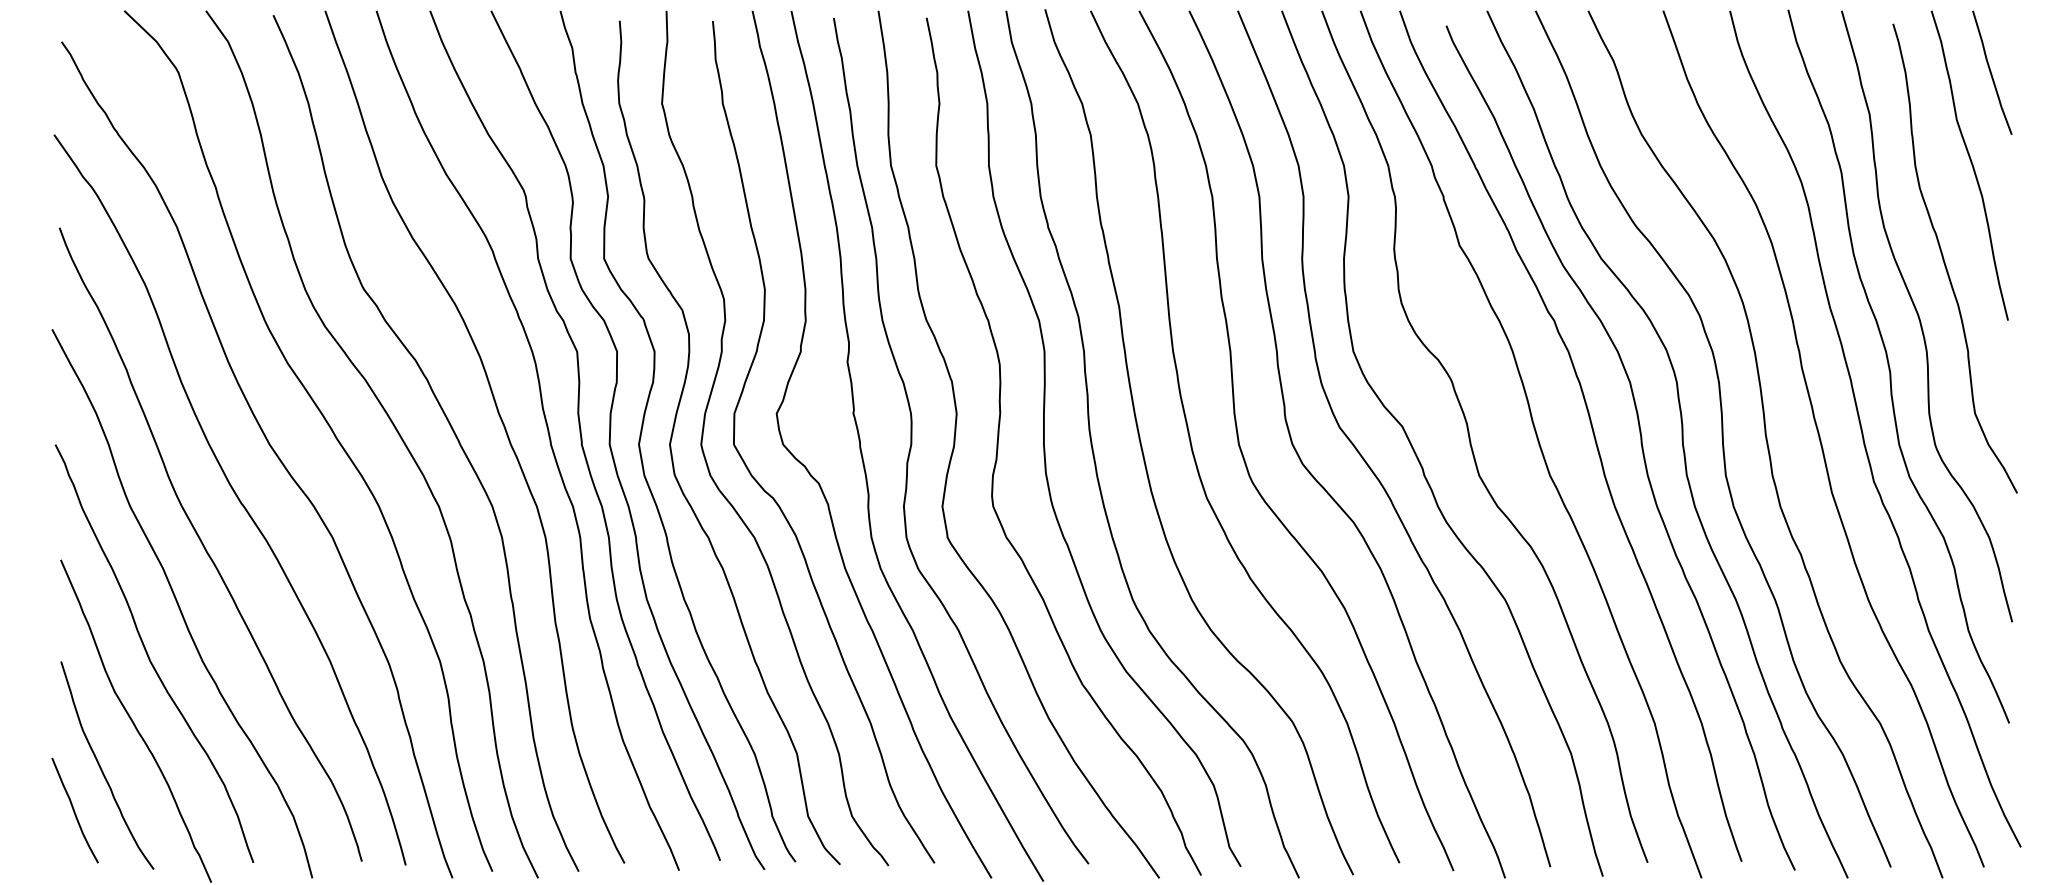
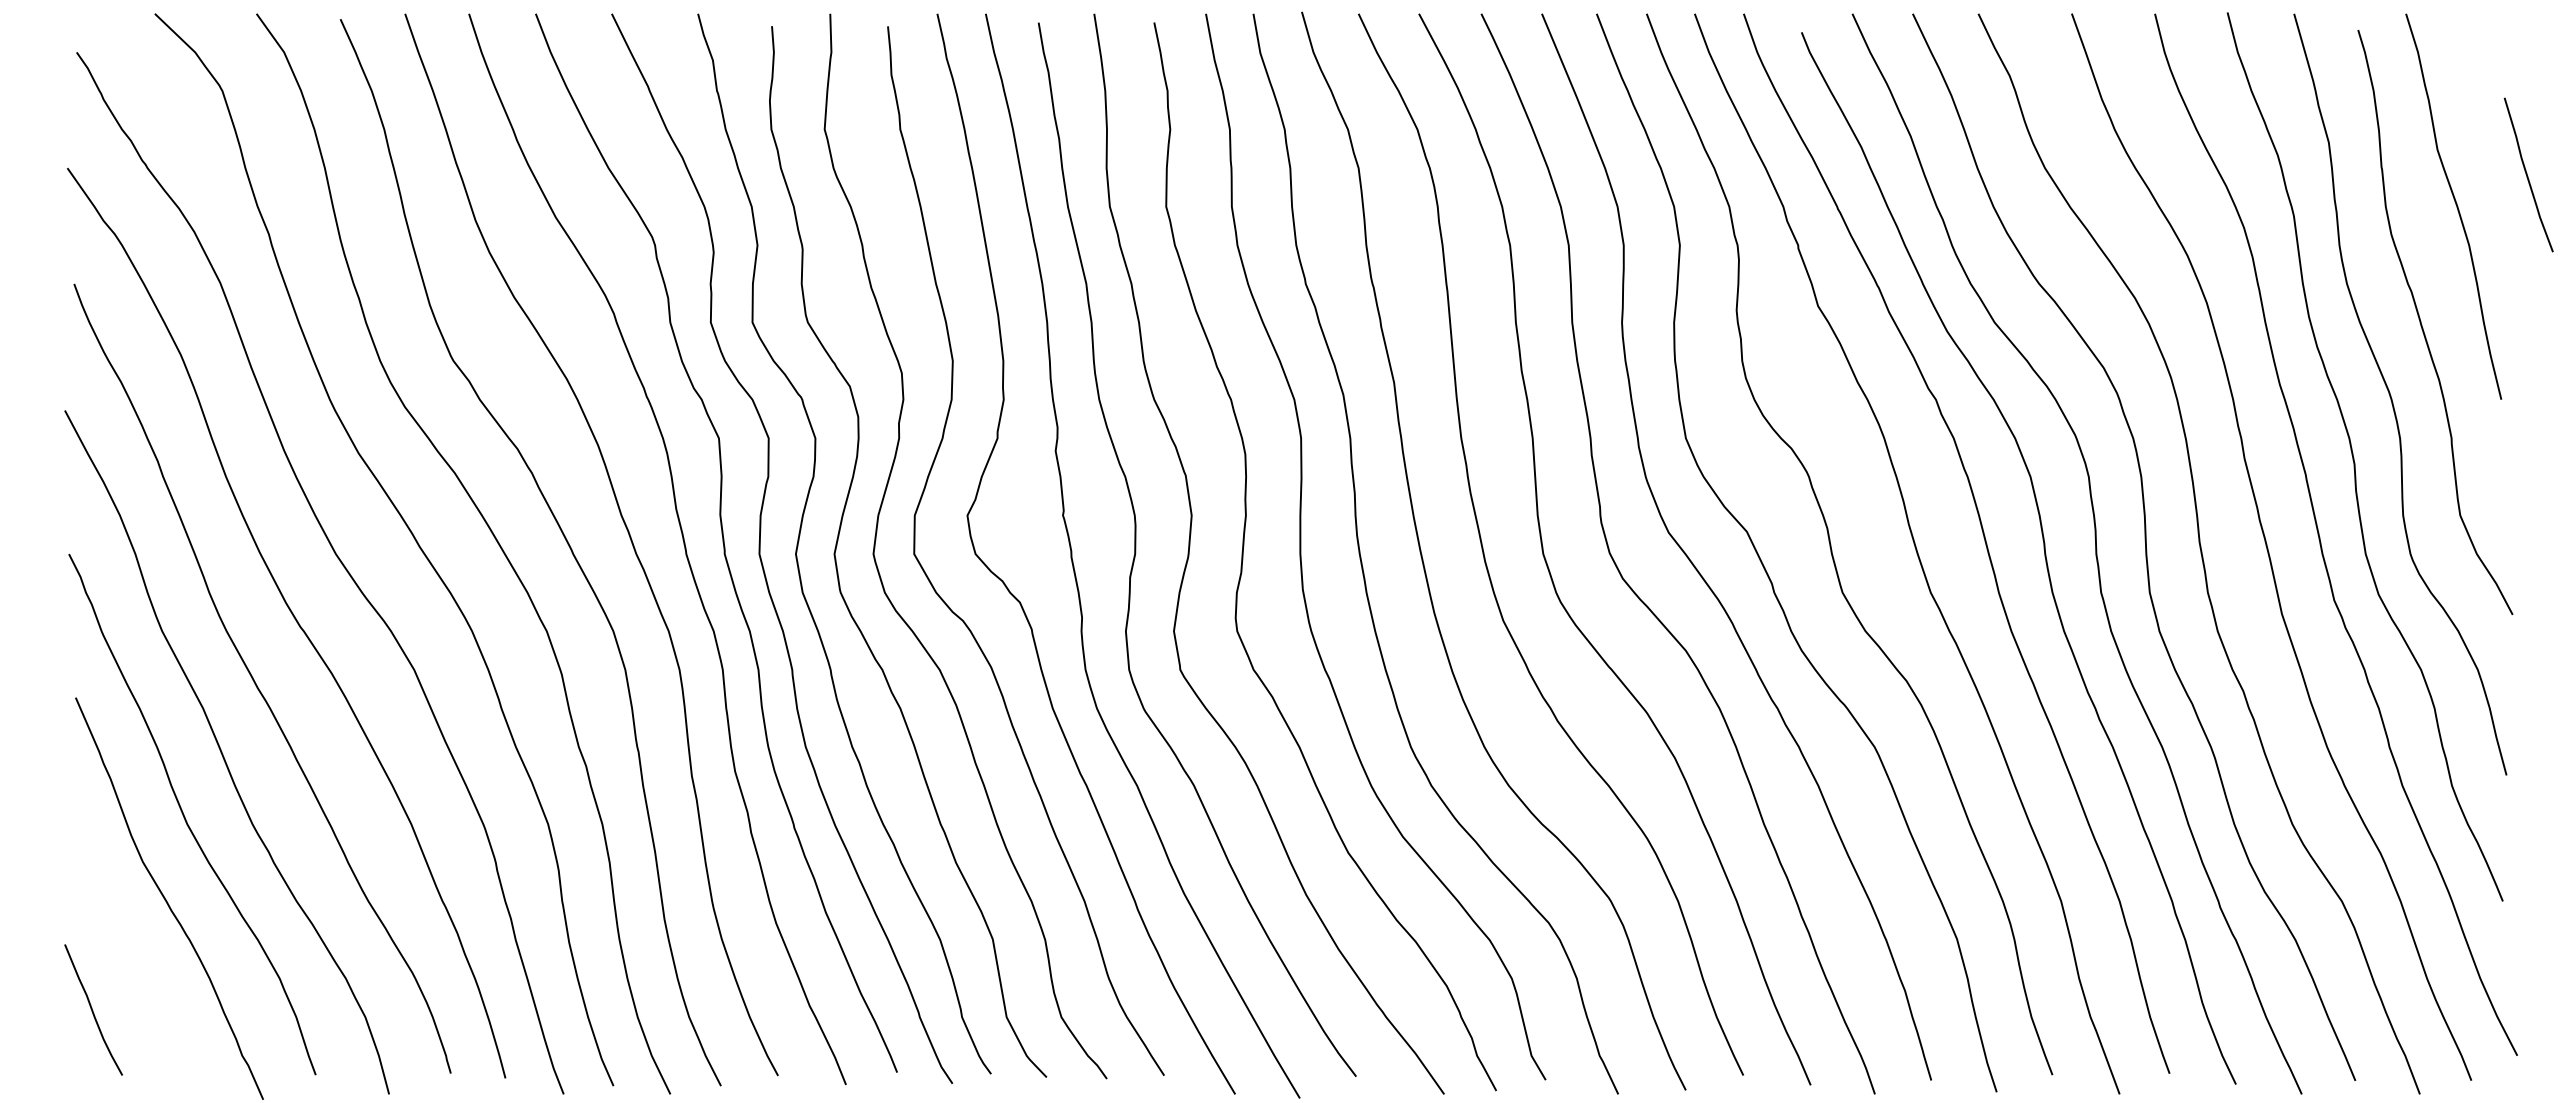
curve: (1991, 72) -> (2527, 174), moved
curve: (101, 767) -> (126, 956), removed

